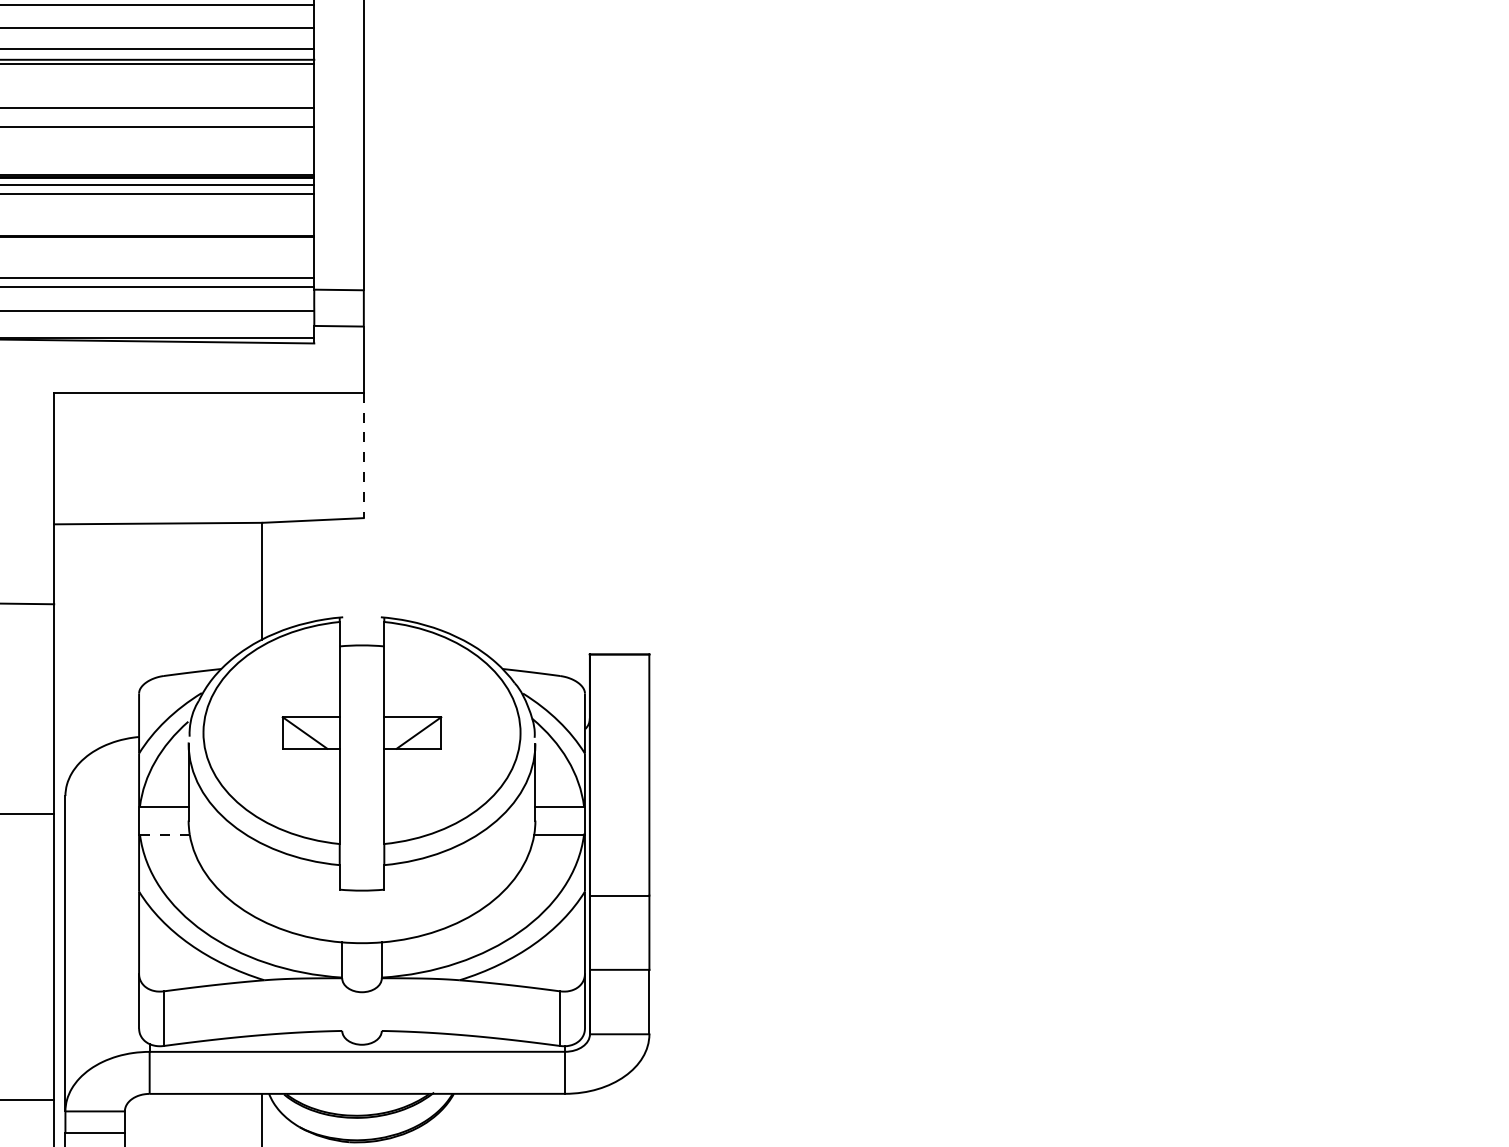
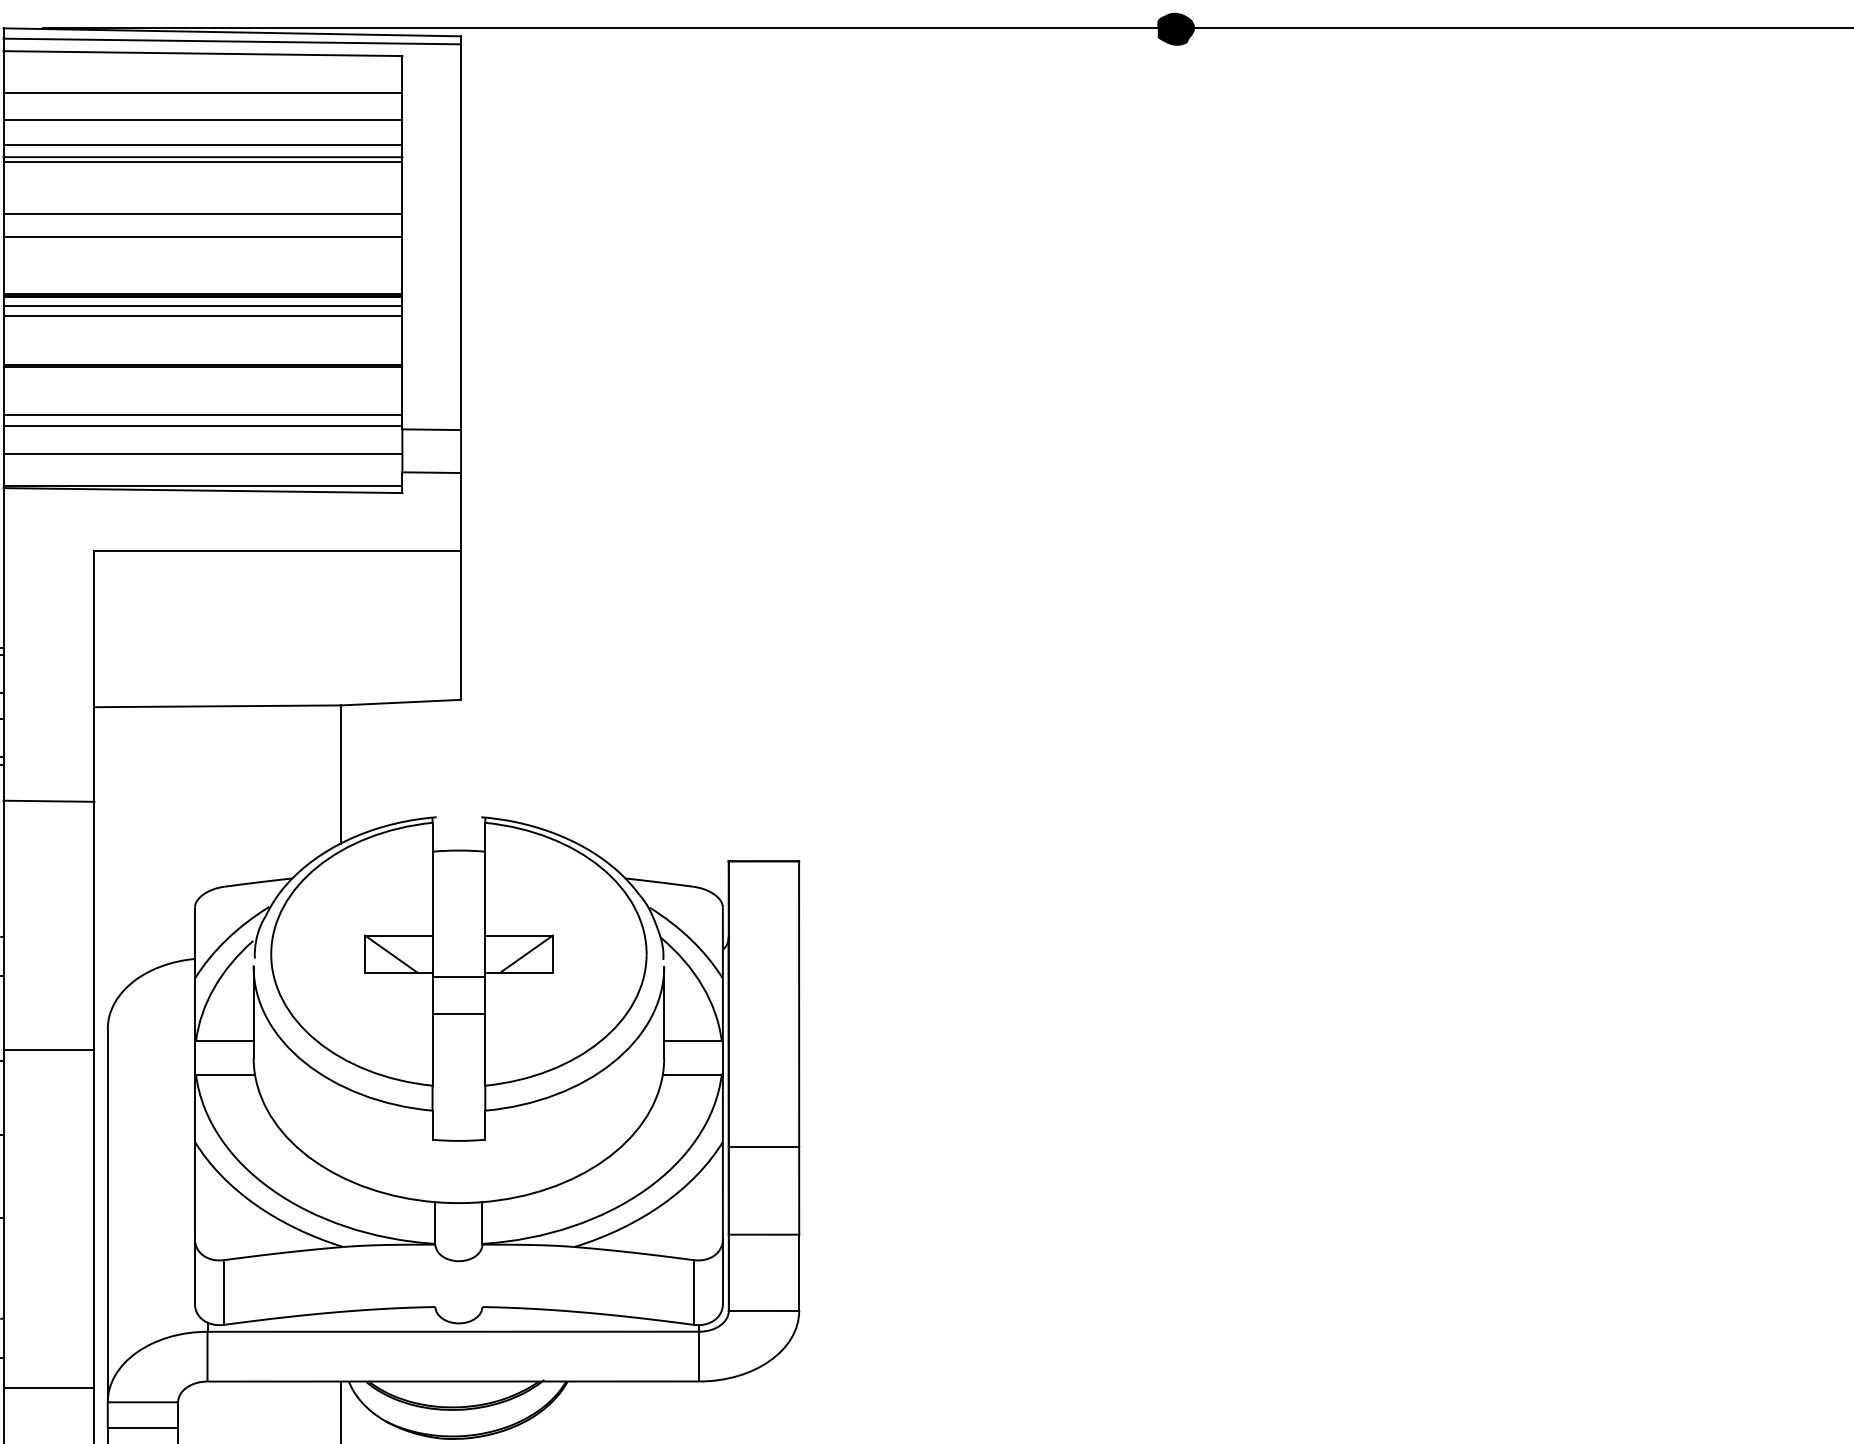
line: (364, 456) -> (461, 626), dashed -> solid
line: (361, 752) -> (458, 977), added
line: (361, 783) -> (458, 1014), added
line: (165, 834) -> (226, 1074), dashed -> solid

